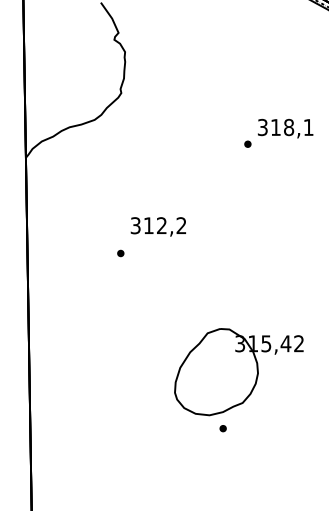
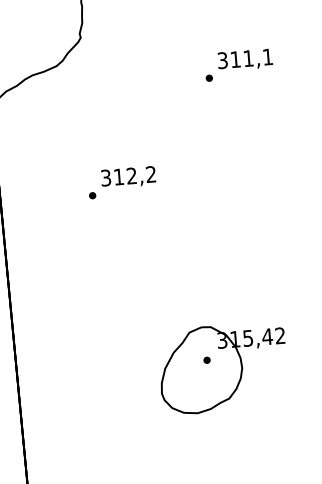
text: (289, 127) -> (249, 58), 318,1 -> 311,1
text: (157, 226) -> (127, 177), moved
part: (238, 372) -> (222, 368), moved

